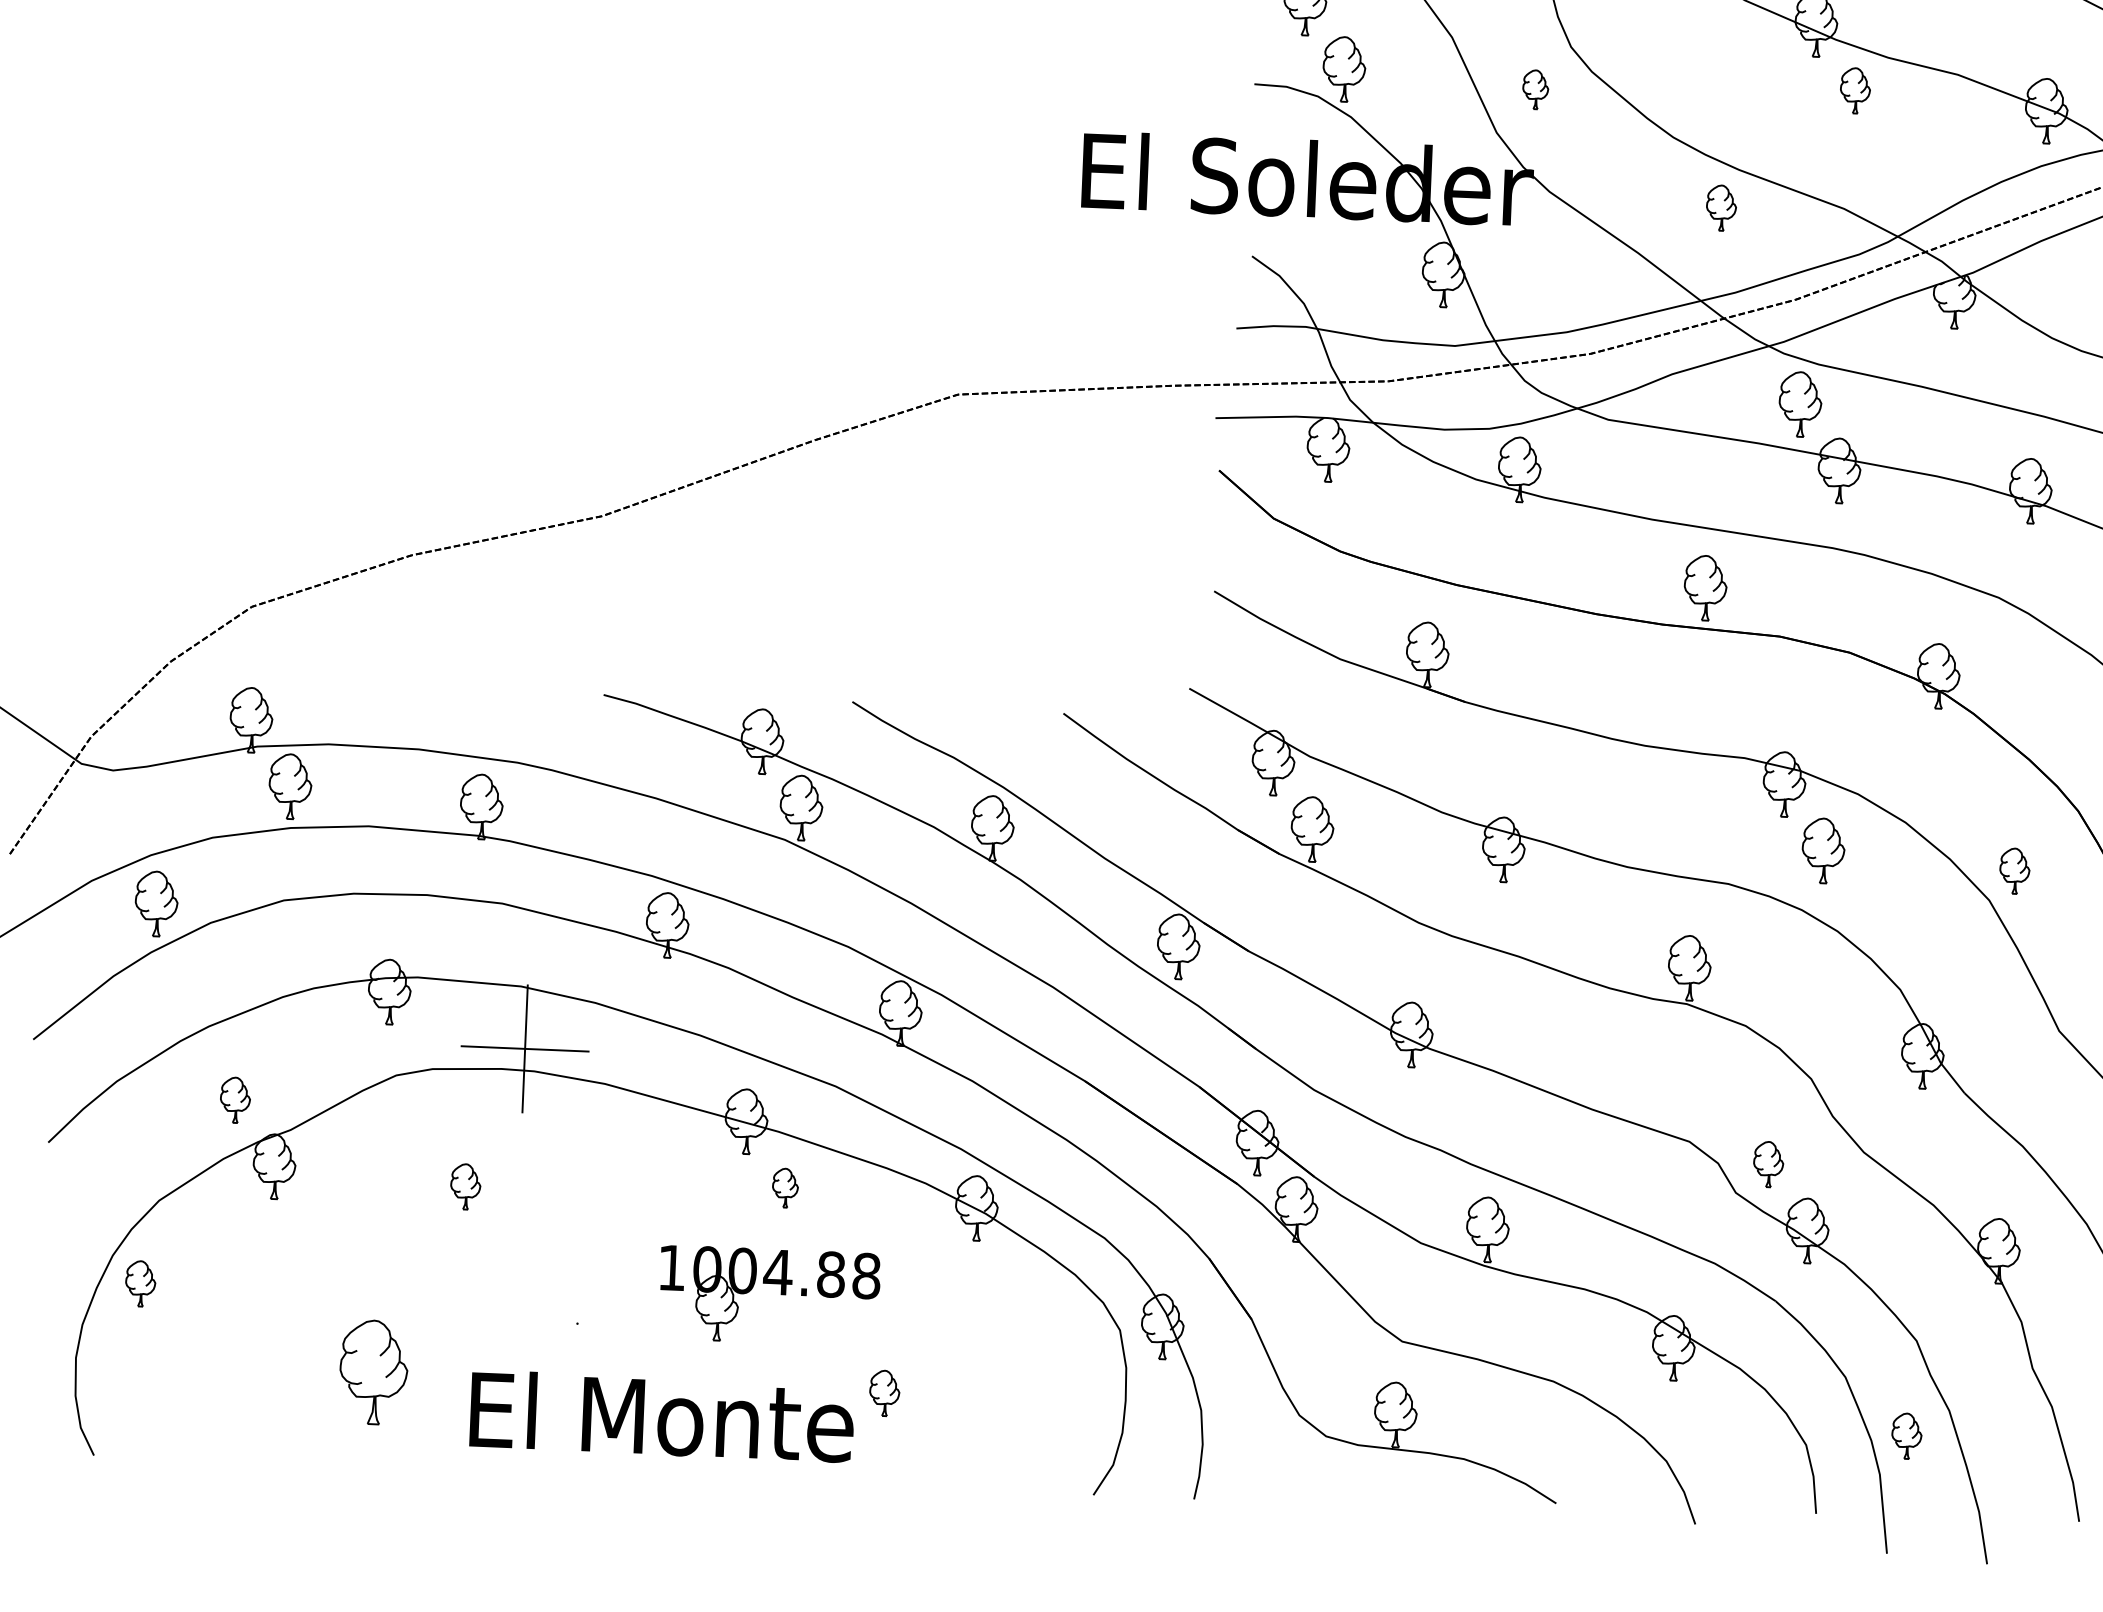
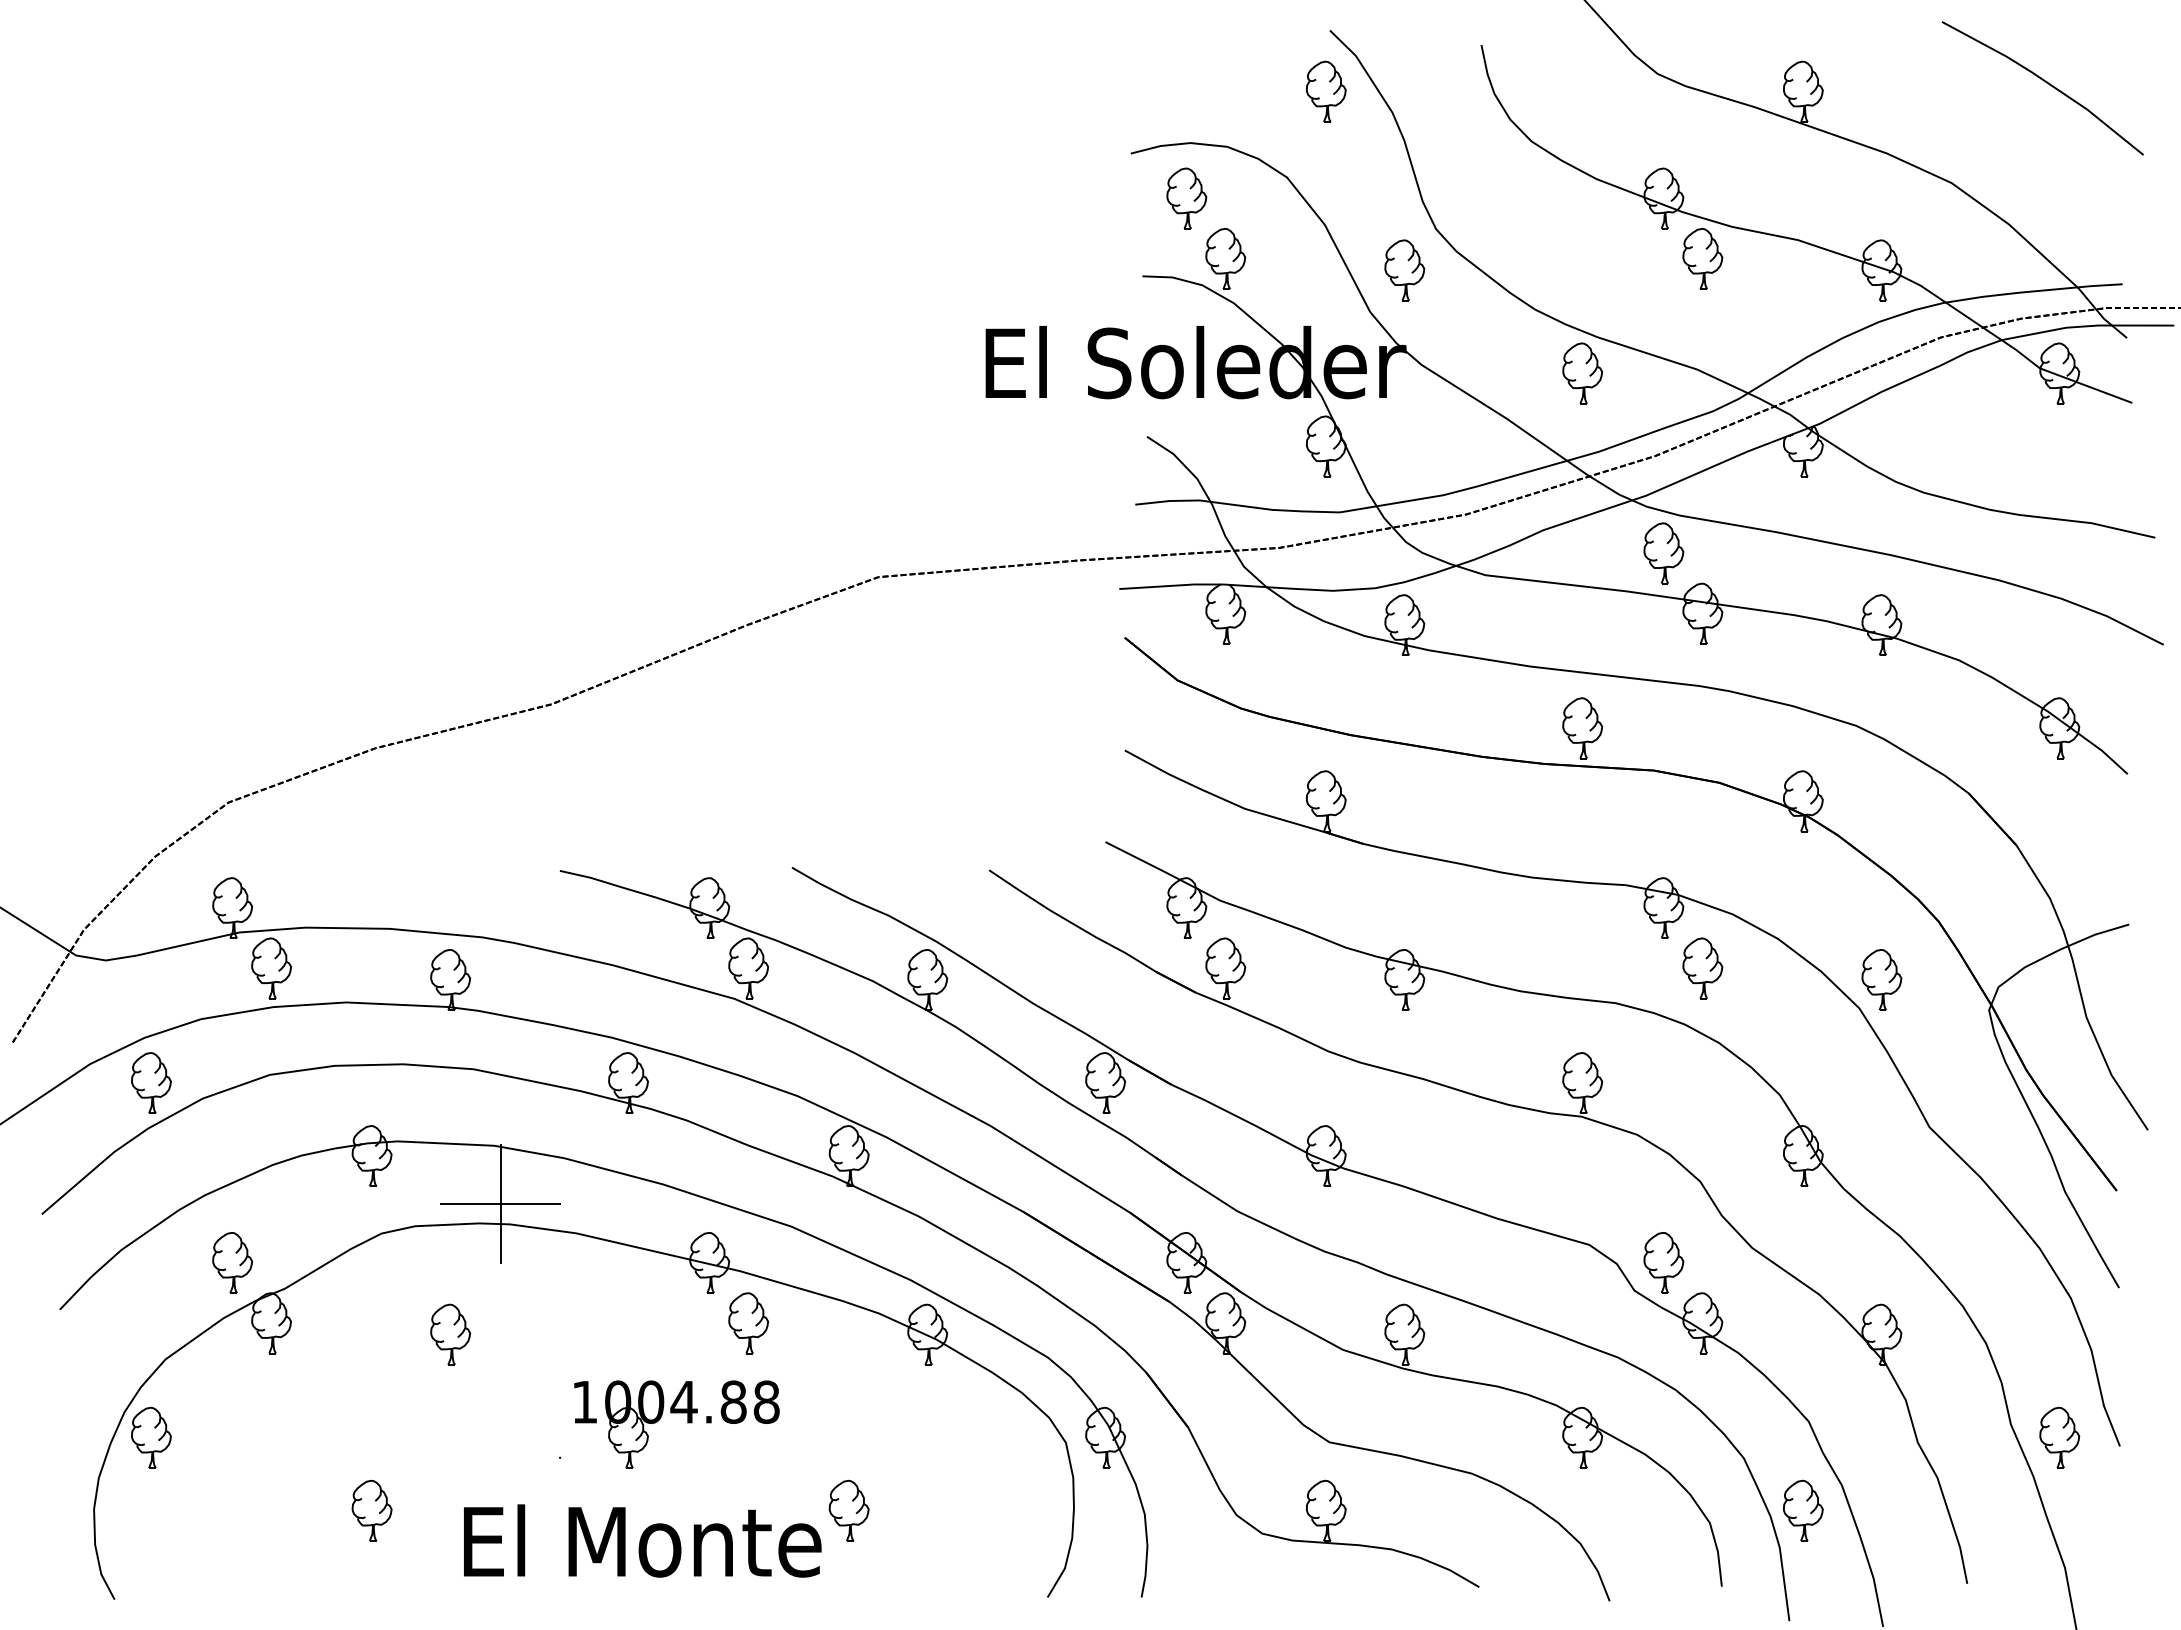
part: (1535, 89) -> (1404, 270), size x1.67
part: (1855, 90) -> (1702, 258), size x1.43
part: (1721, 208) -> (1582, 373), size x1.43
part: (2014, 870) -> (1881, 979), size x1.43
part: (235, 1099) -> (232, 1262), size x1.43
part: (1768, 1163) -> (1663, 1262), size x1.43
part: (465, 1186) -> (450, 1334), size x1.43
part: (785, 1188) -> (748, 1323), size x1.67
part: (140, 1283) -> (151, 1437), size x1.43
part: (769, 1284) -> (676, 1413), moved
part: (373, 1371) -> (371, 1510), size x0.62
part: (884, 1393) -> (848, 1510), size x1.43
part: (1907, 1435) -> (1803, 1510), size x1.43

